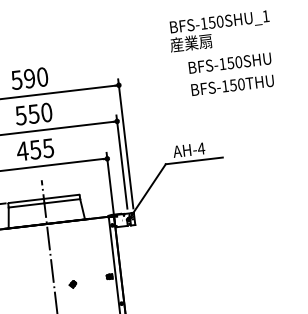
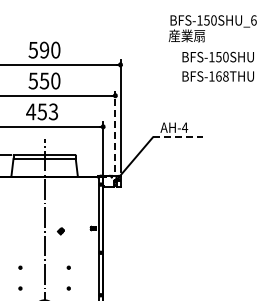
text: (265, 16) -> (253, 20), BFS-150SHU_1 -> BFS-150SHU_6
text: (237, 84) -> (222, 76), BFS-150THU -> BFS-168THU
text: (48, 147) -> (53, 111), 455 -> 453
line: (194, 160) -> (177, 137), solid -> dashed
line: (122, 162) -> (115, 131), solid -> dashed

